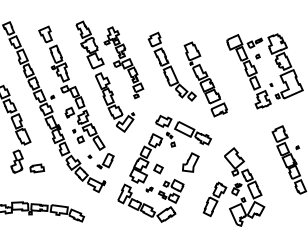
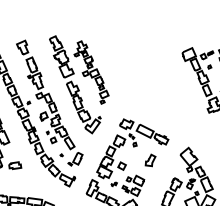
part: (193, 72) -> (152, 81), removed
part: (190, 162) -> (150, 160), size x0.7

